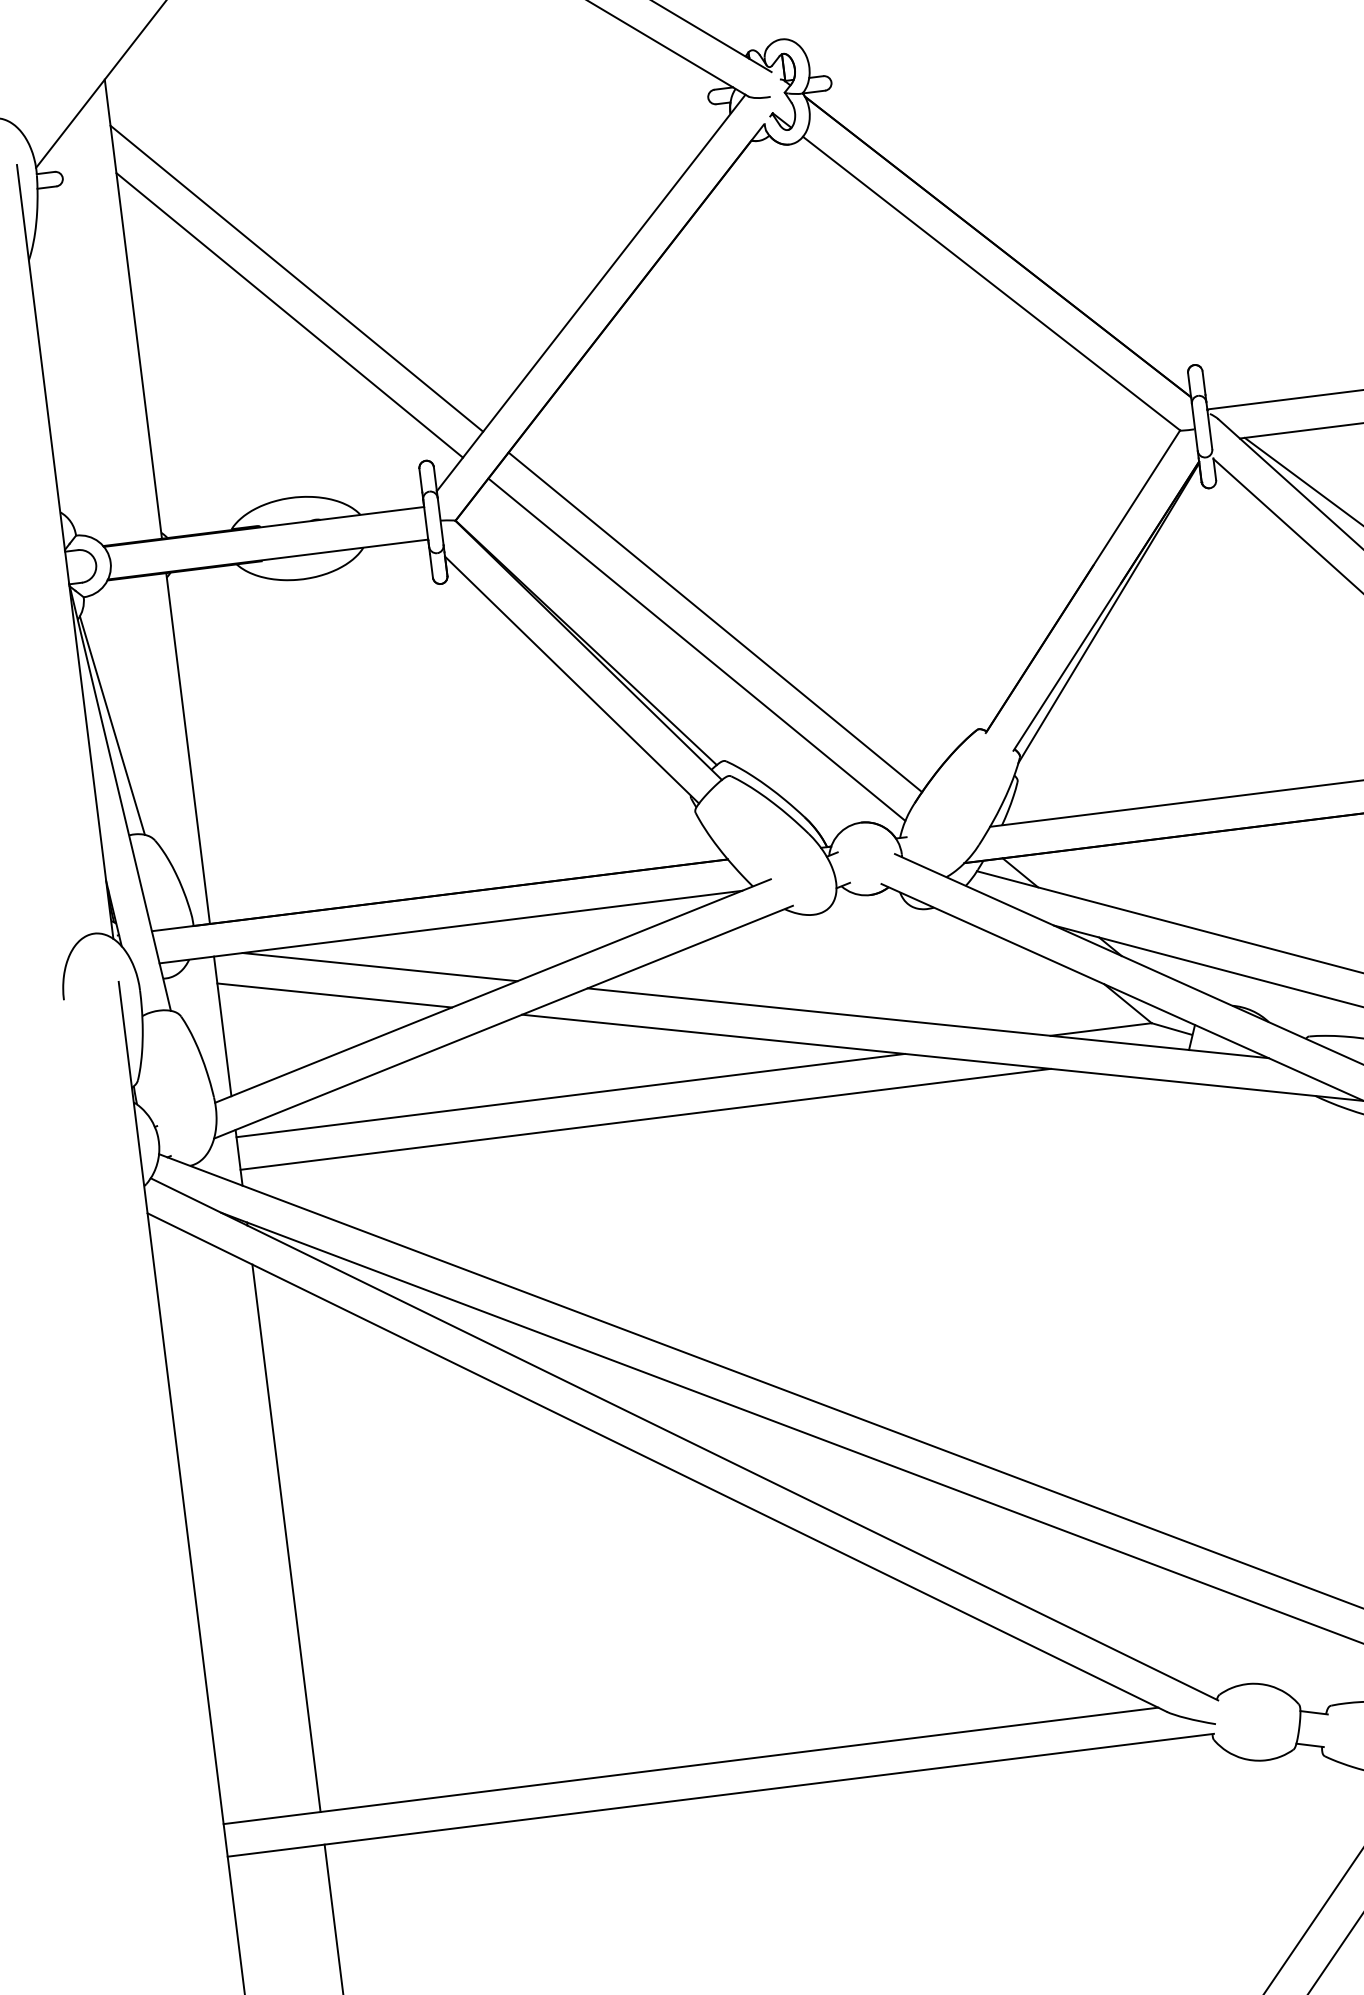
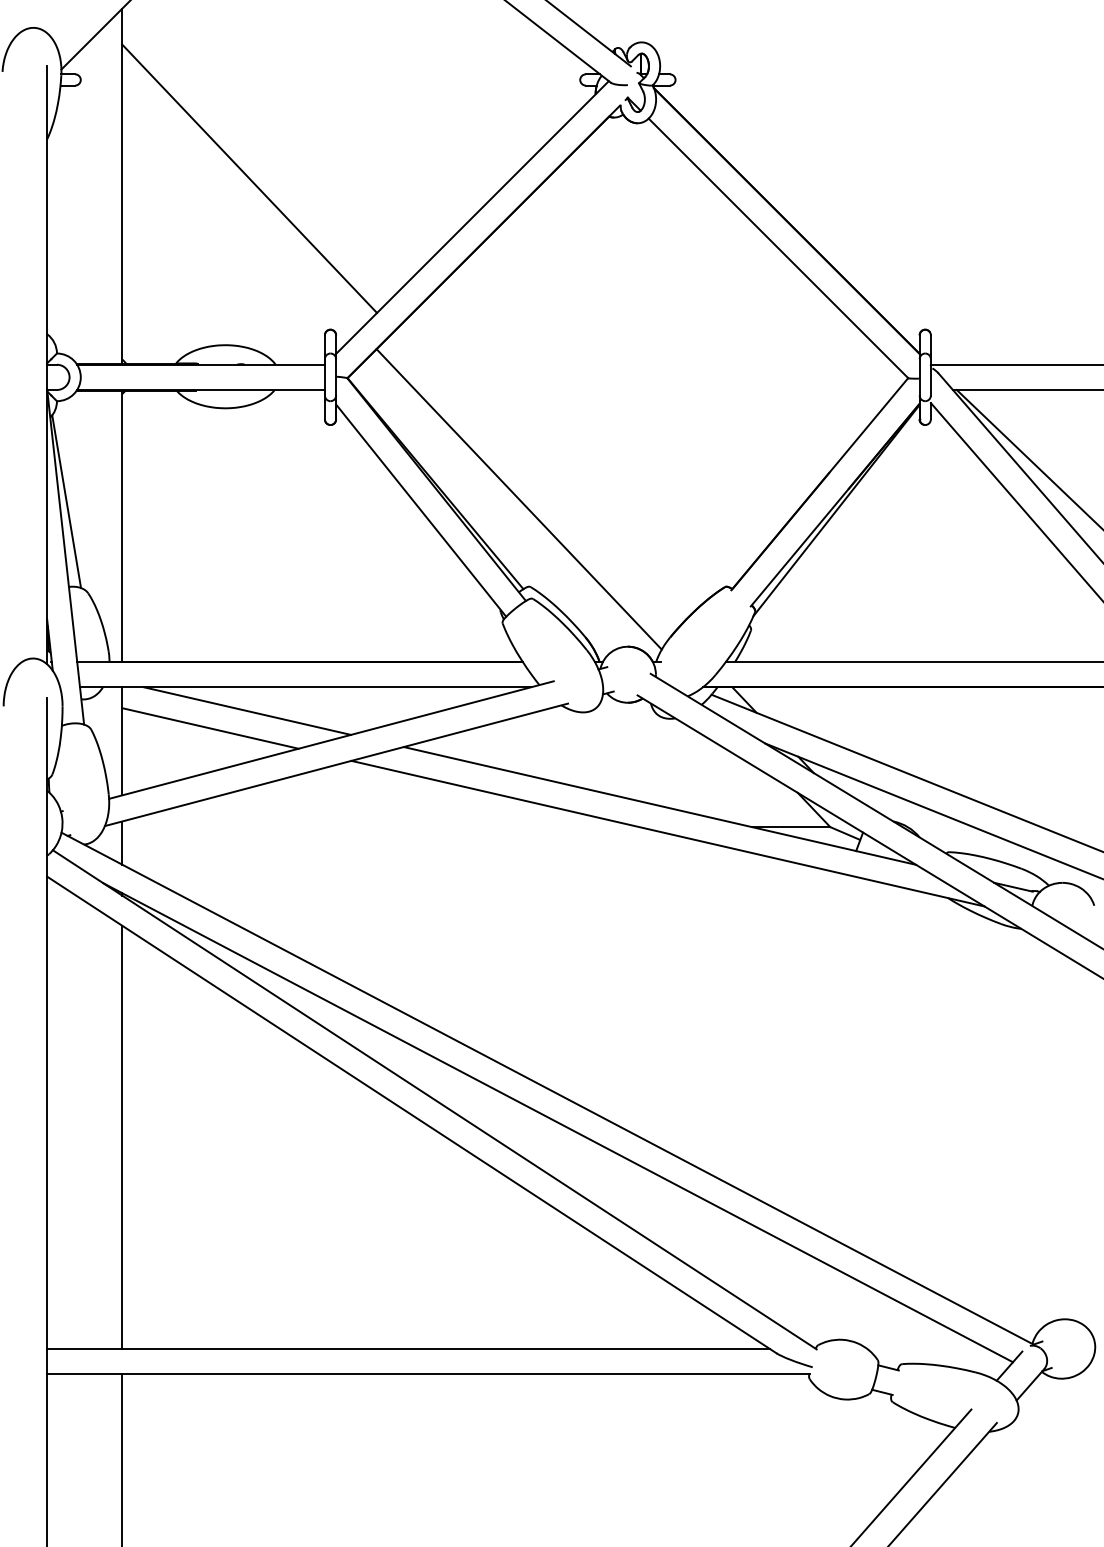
line: (289, 314) -> (240, 205), removed
line: (714, 622) -> (535, 480), removed
line: (570, 1096) -> (380, 827), removed
line: (645, 1119) -> (435, 852), removed

